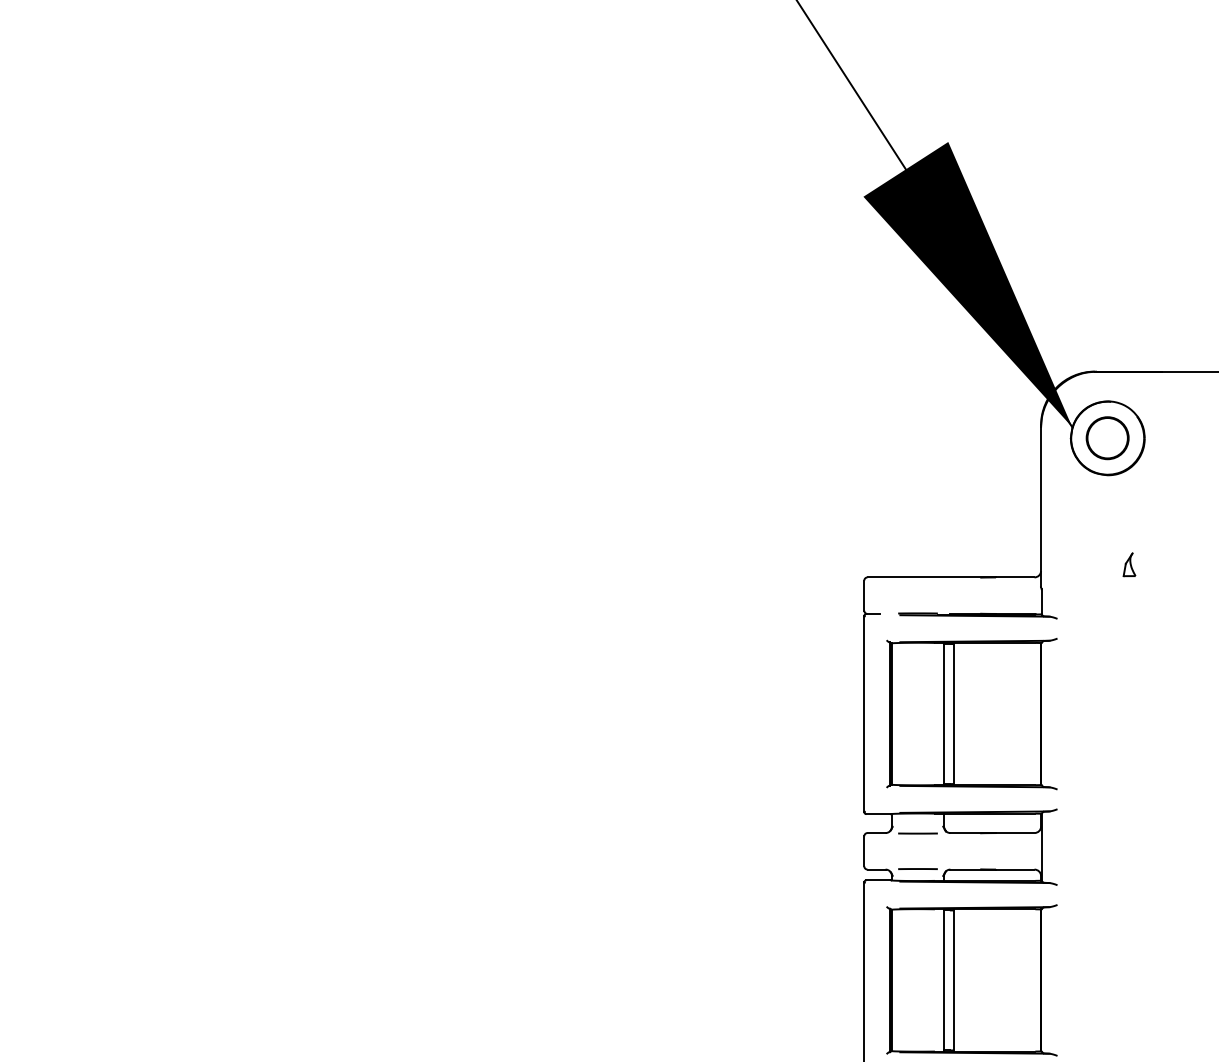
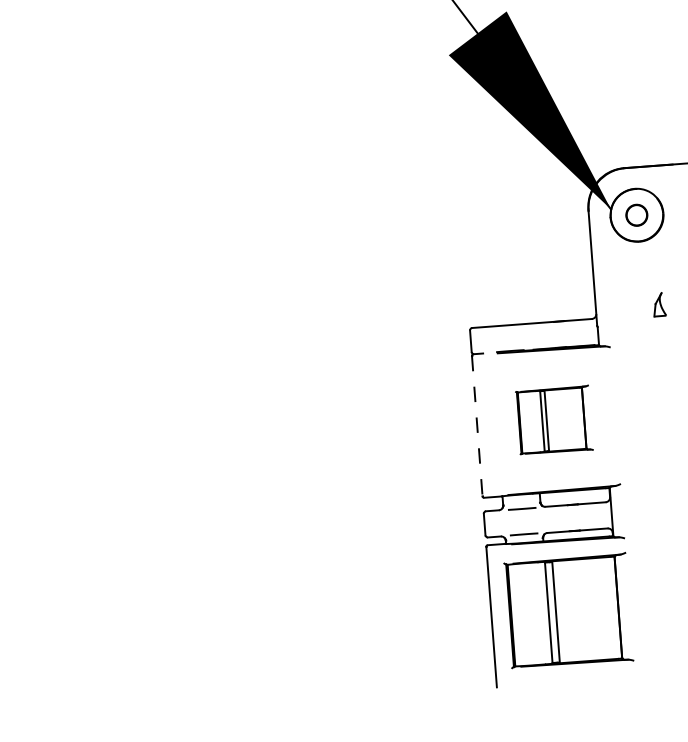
circle: (1107, 438) -> (636, 215), size x0.7
part: (1129, 564) -> (659, 304), size x1.4
line: (864, 714) -> (477, 426), solid -> dashed
part: (971, 714) -> (554, 420), size x0.6

